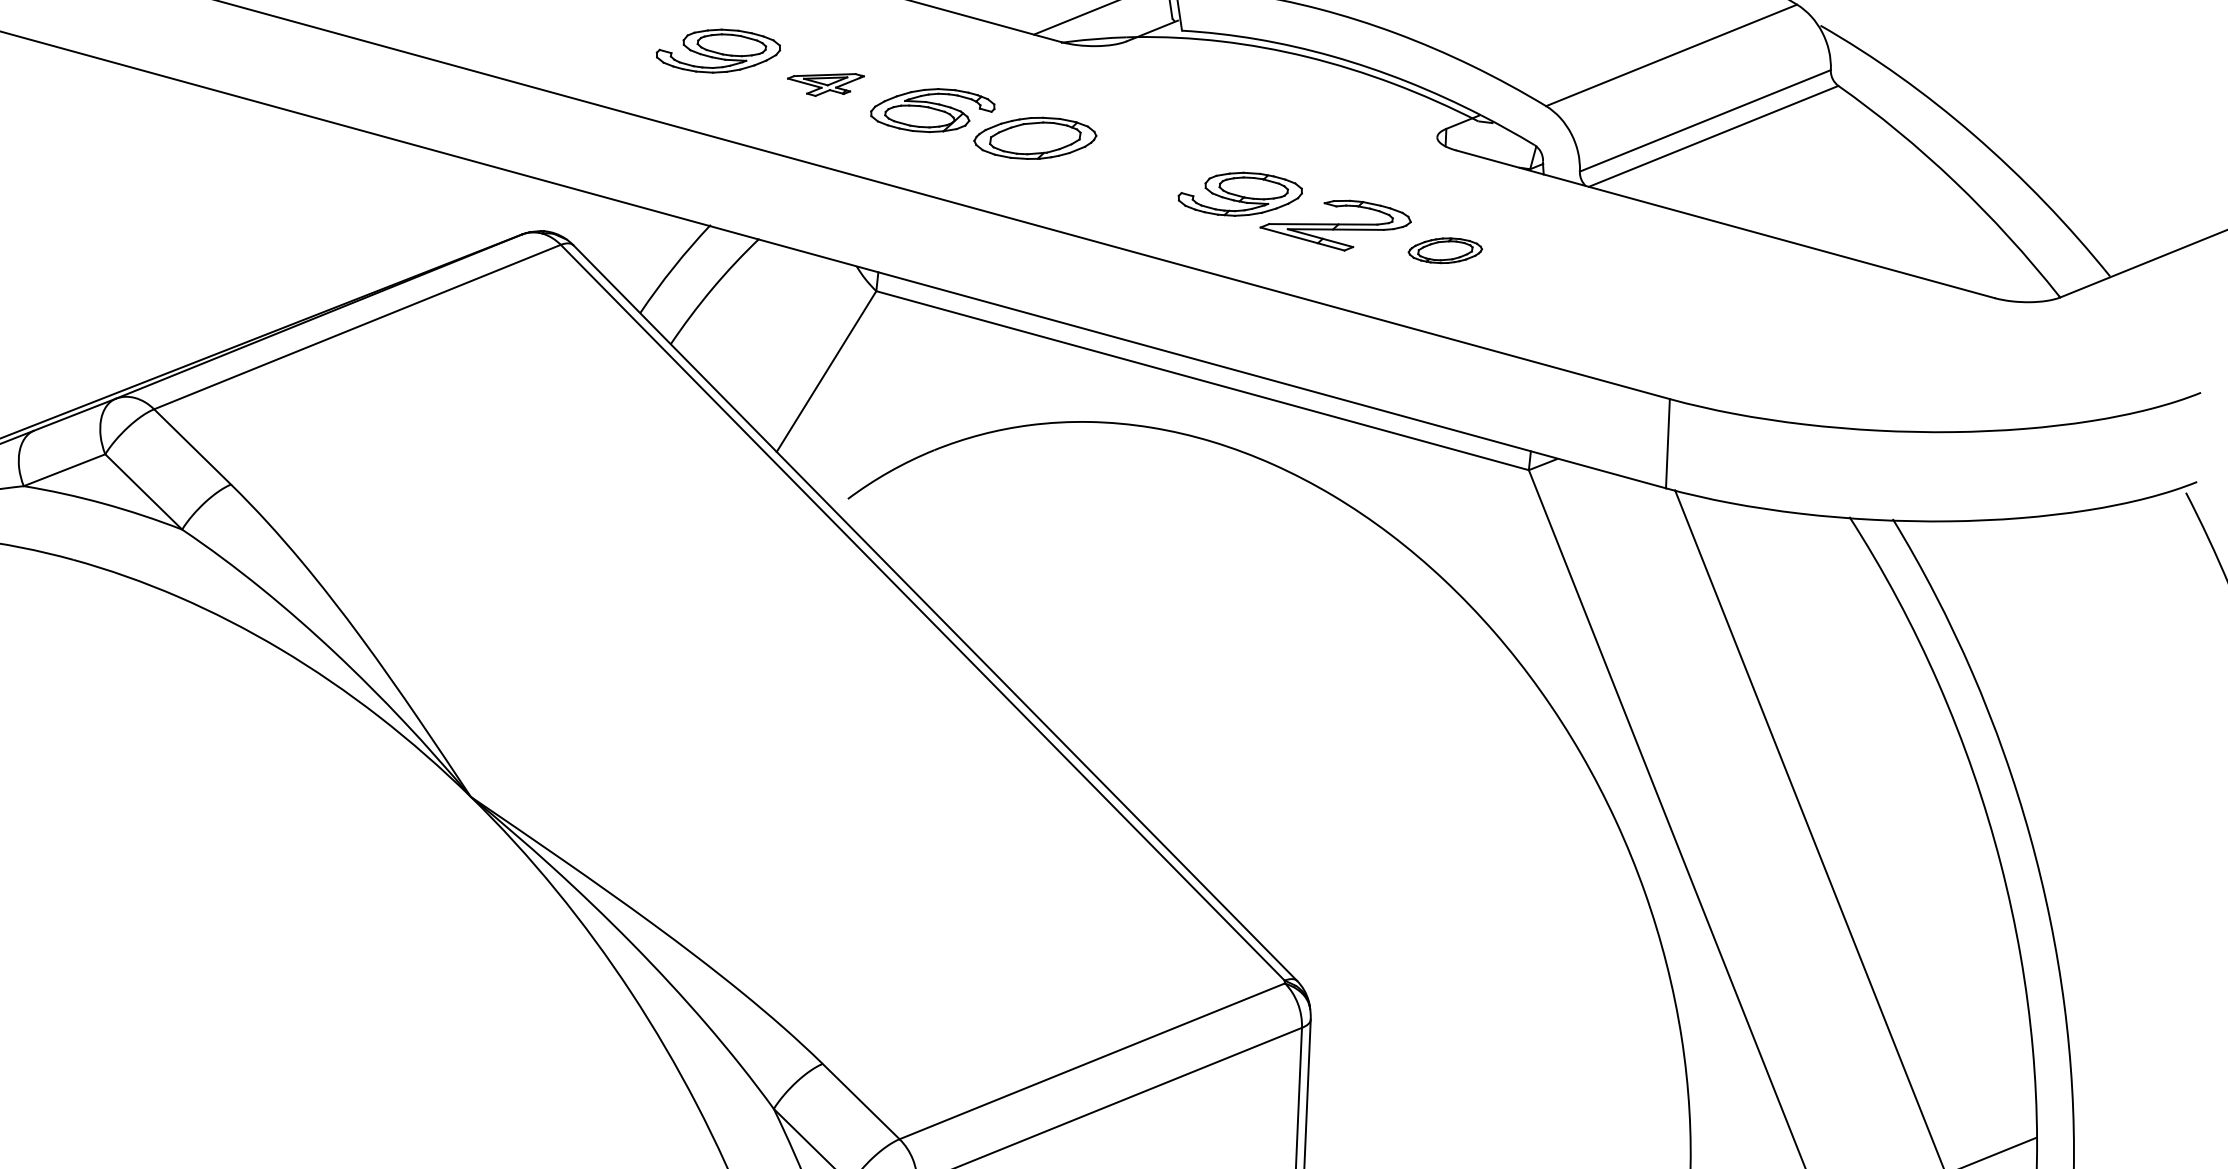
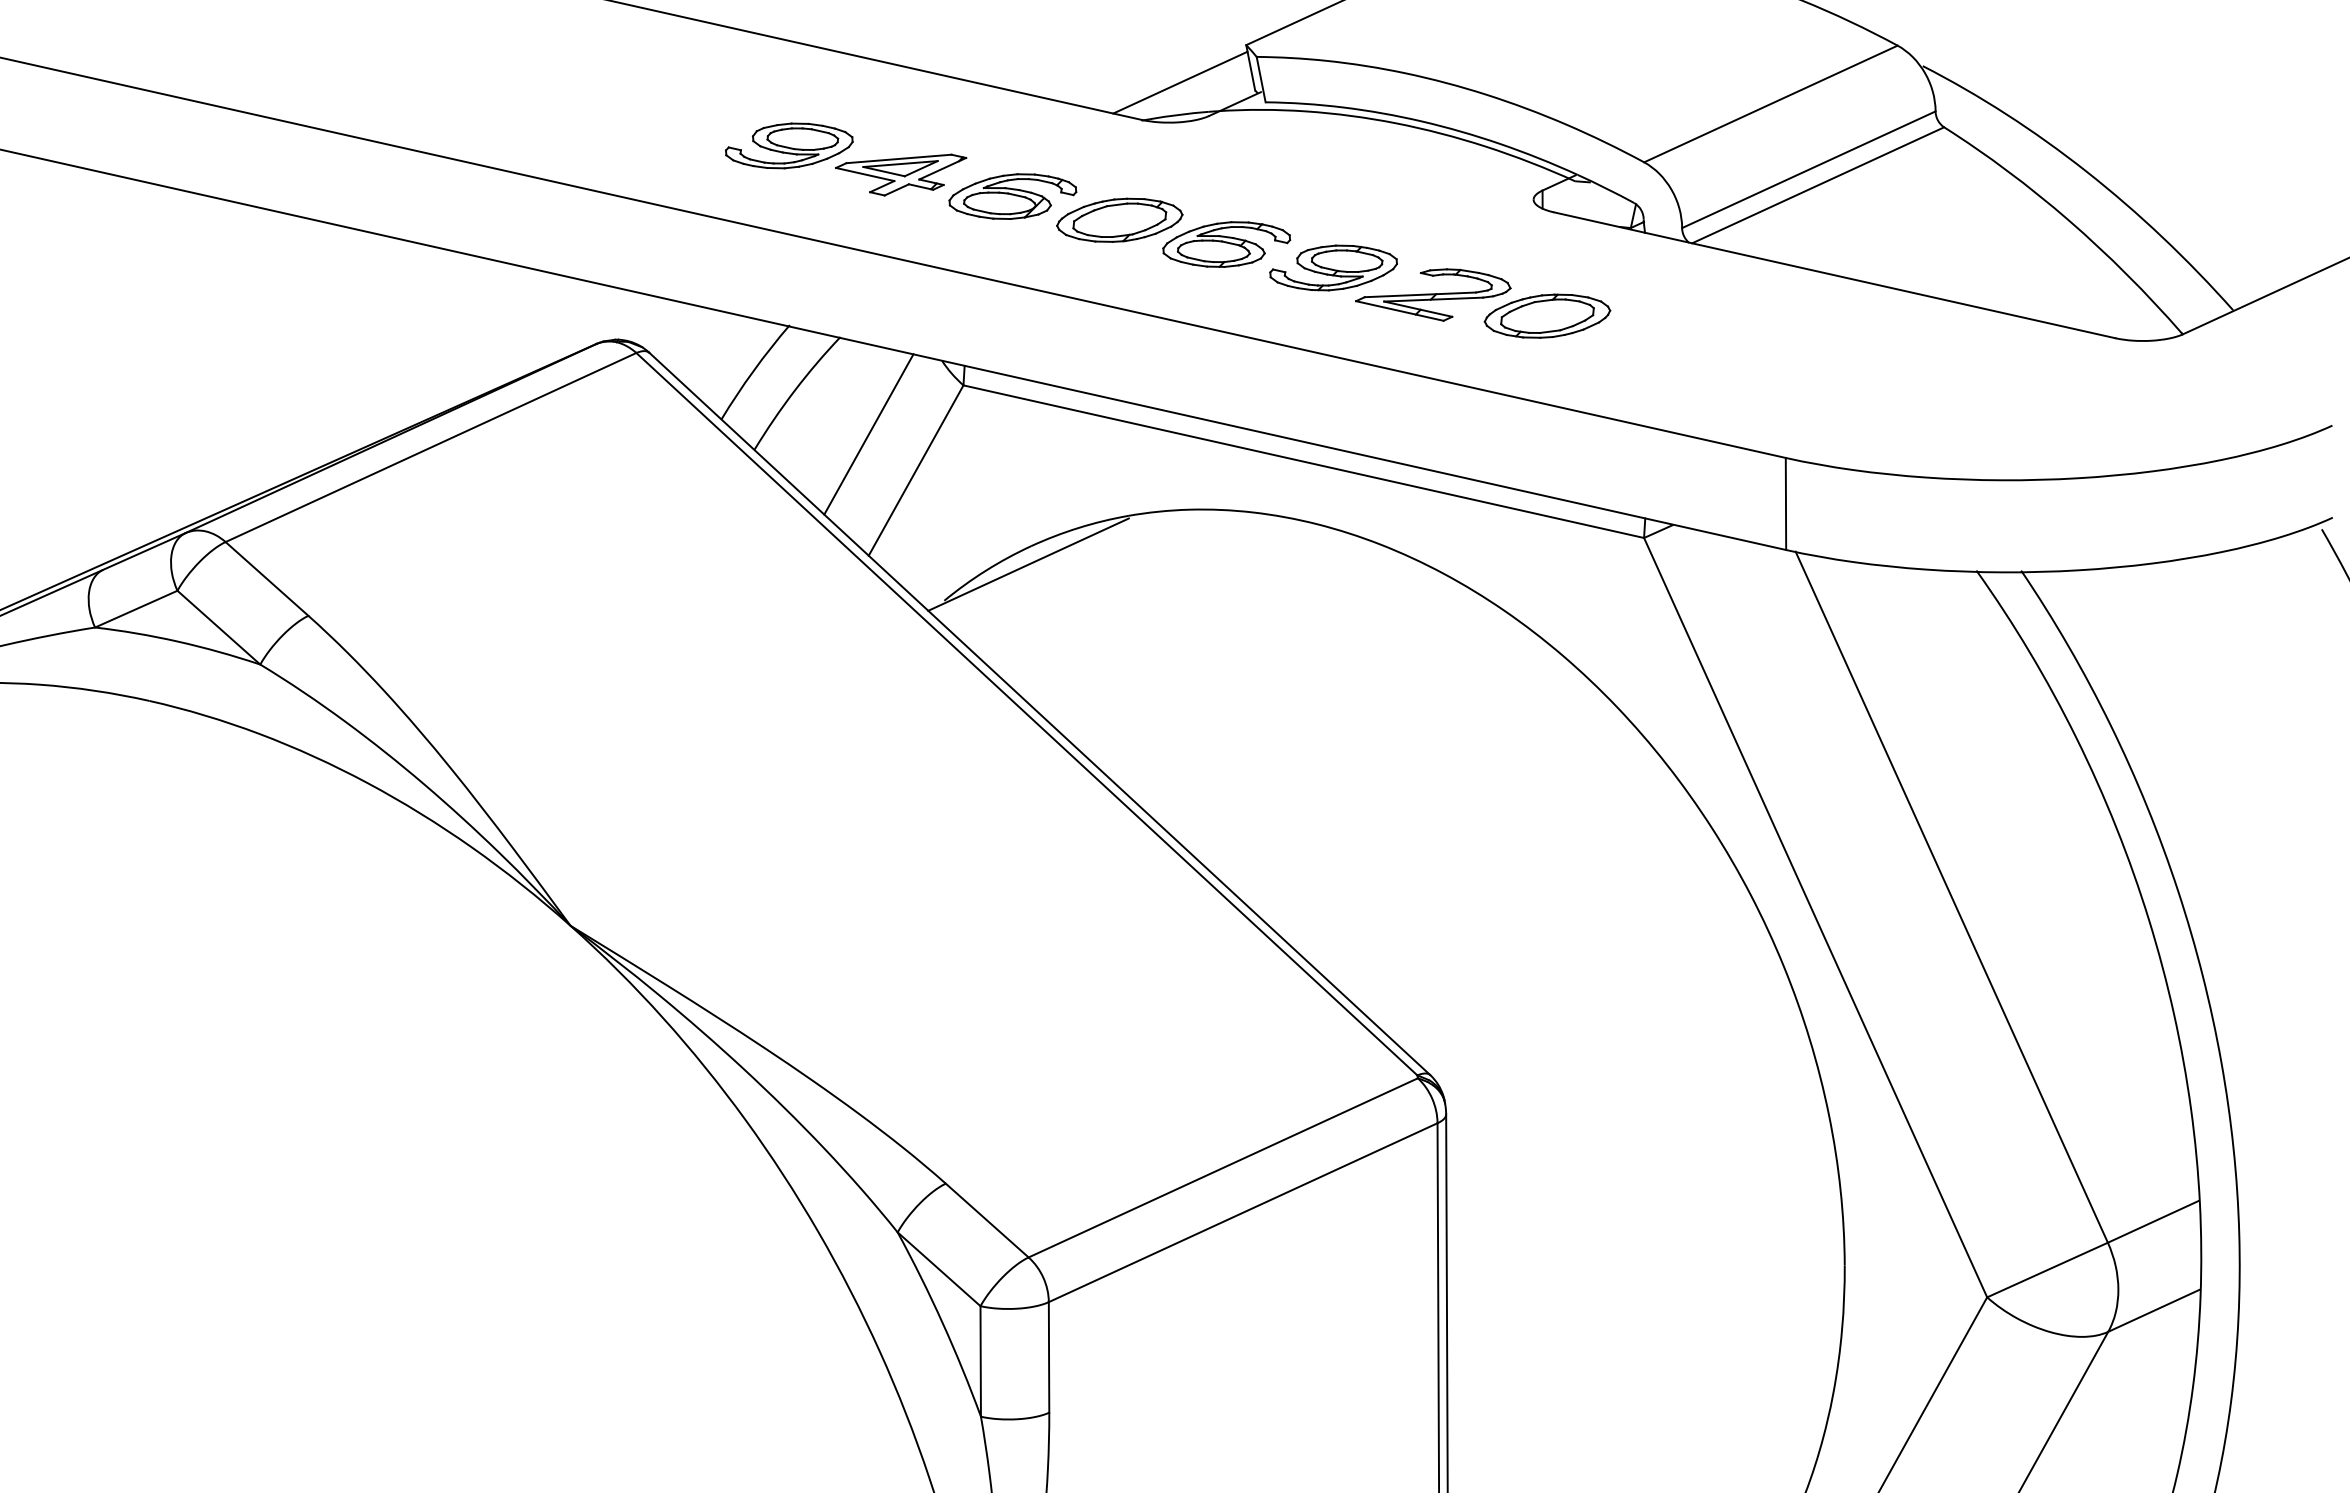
part: (825, 84) -> (901, 174), size x1.67
part: (1137, 166) -> (1226, 244), added
part: (1445, 250) -> (1547, 315), size x1.67
line: (782, 334) -> (868, 434), added
line: (931, 467) -> (1028, 564), added

